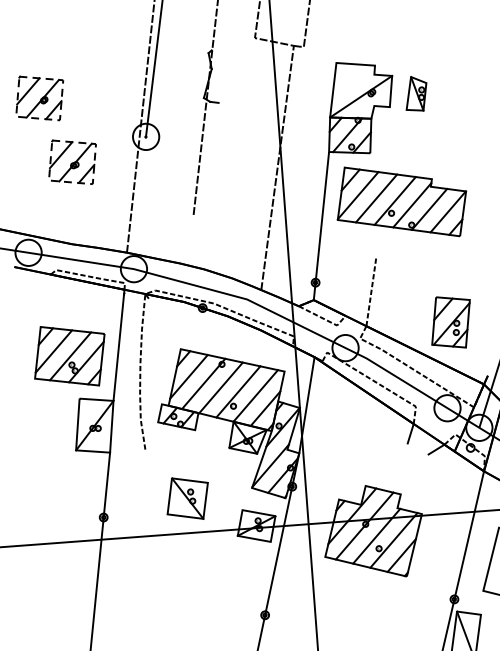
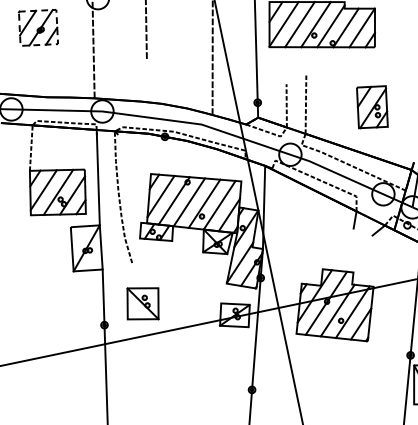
line: (348, 290) -> (286, 105), added
line: (45, 300) -> (31, 147), added
part: (450, 322) -> (371, 107), moved
part: (187, 498) -> (142, 303), moved

